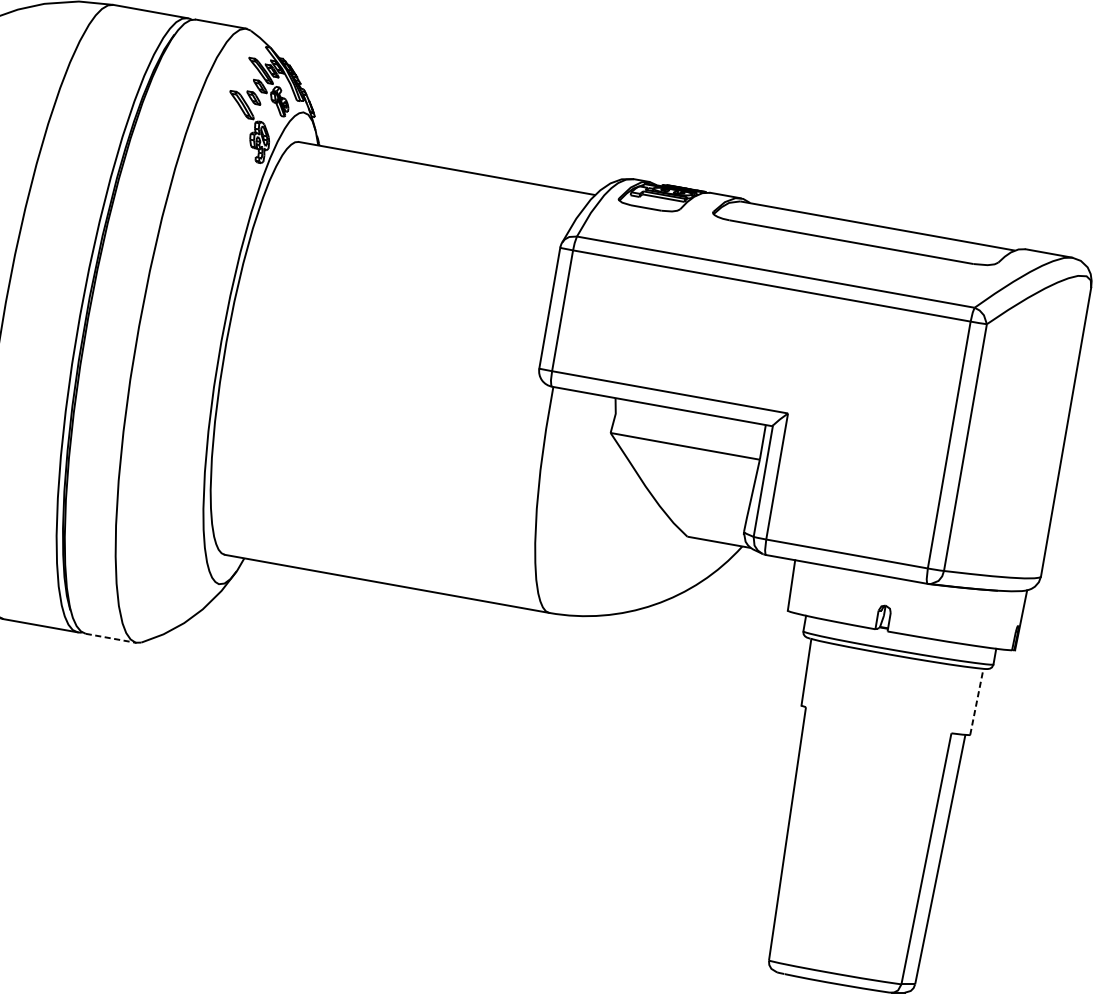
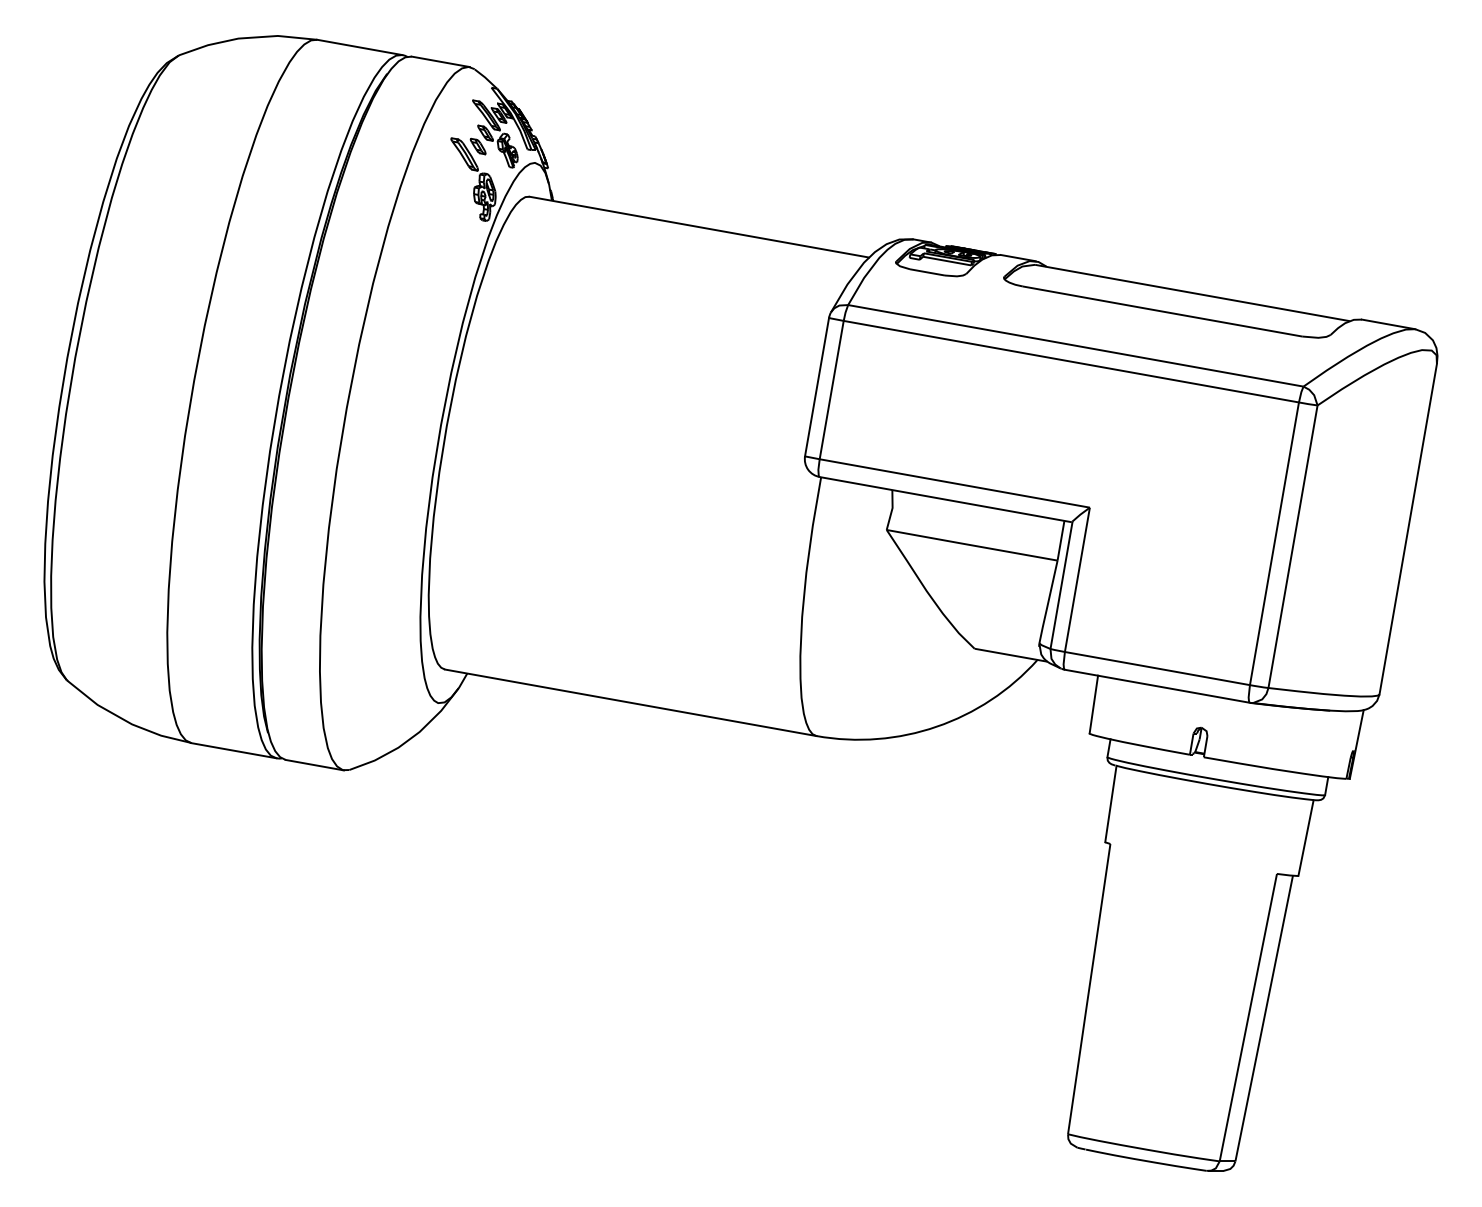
line: (110, 638) -> (314, 765), dashed -> solid
line: (977, 701) -> (1306, 837), dashed -> solid

